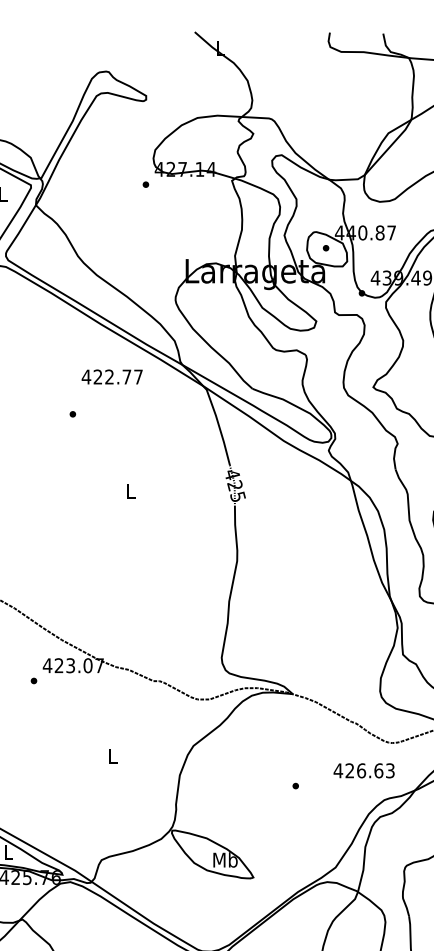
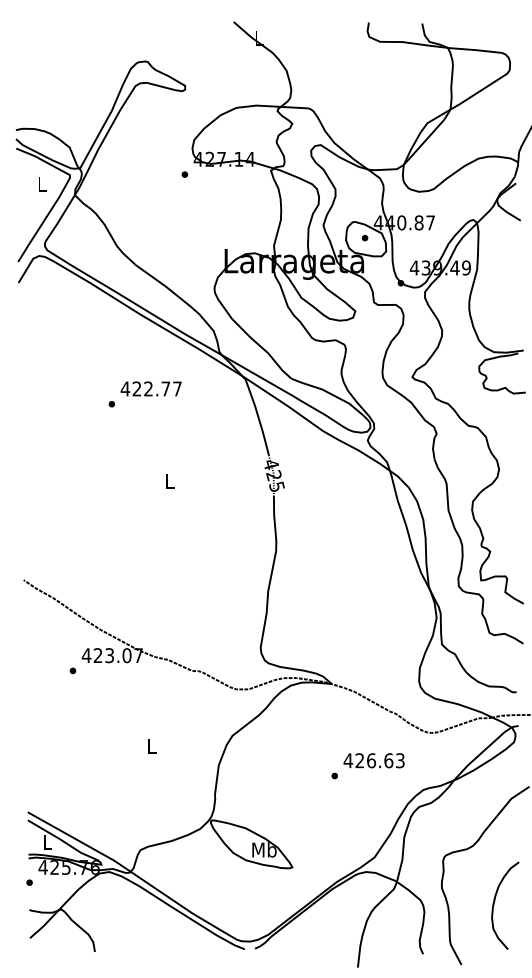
text: (111, 376) -> (150, 388), moved
text: (363, 770) -> (373, 760), moved

